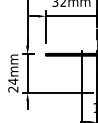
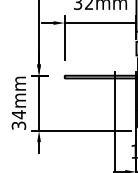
text: (13, 89) -> (19, 125), 24mm -> 34mm

